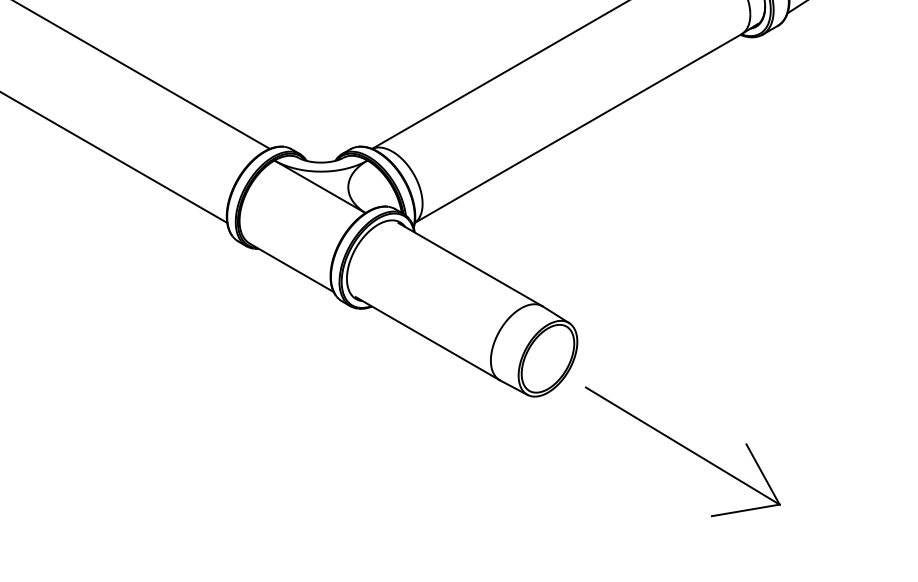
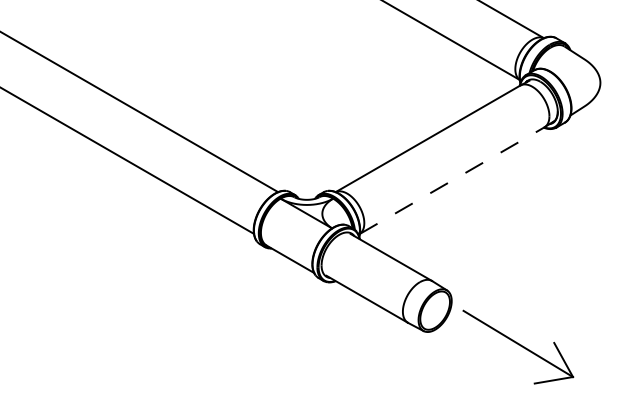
line: (578, 128) -> (452, 180), solid -> dashed
part: (683, 450) -> (518, 346), moved

